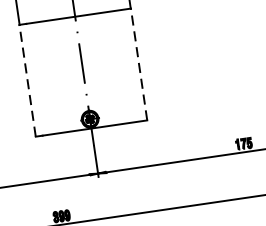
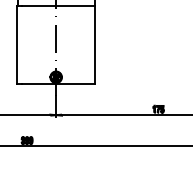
line: (138, 64) -> (94, 44), dashed -> solid
line: (27, 80) -> (17, 44), dashed -> solid

